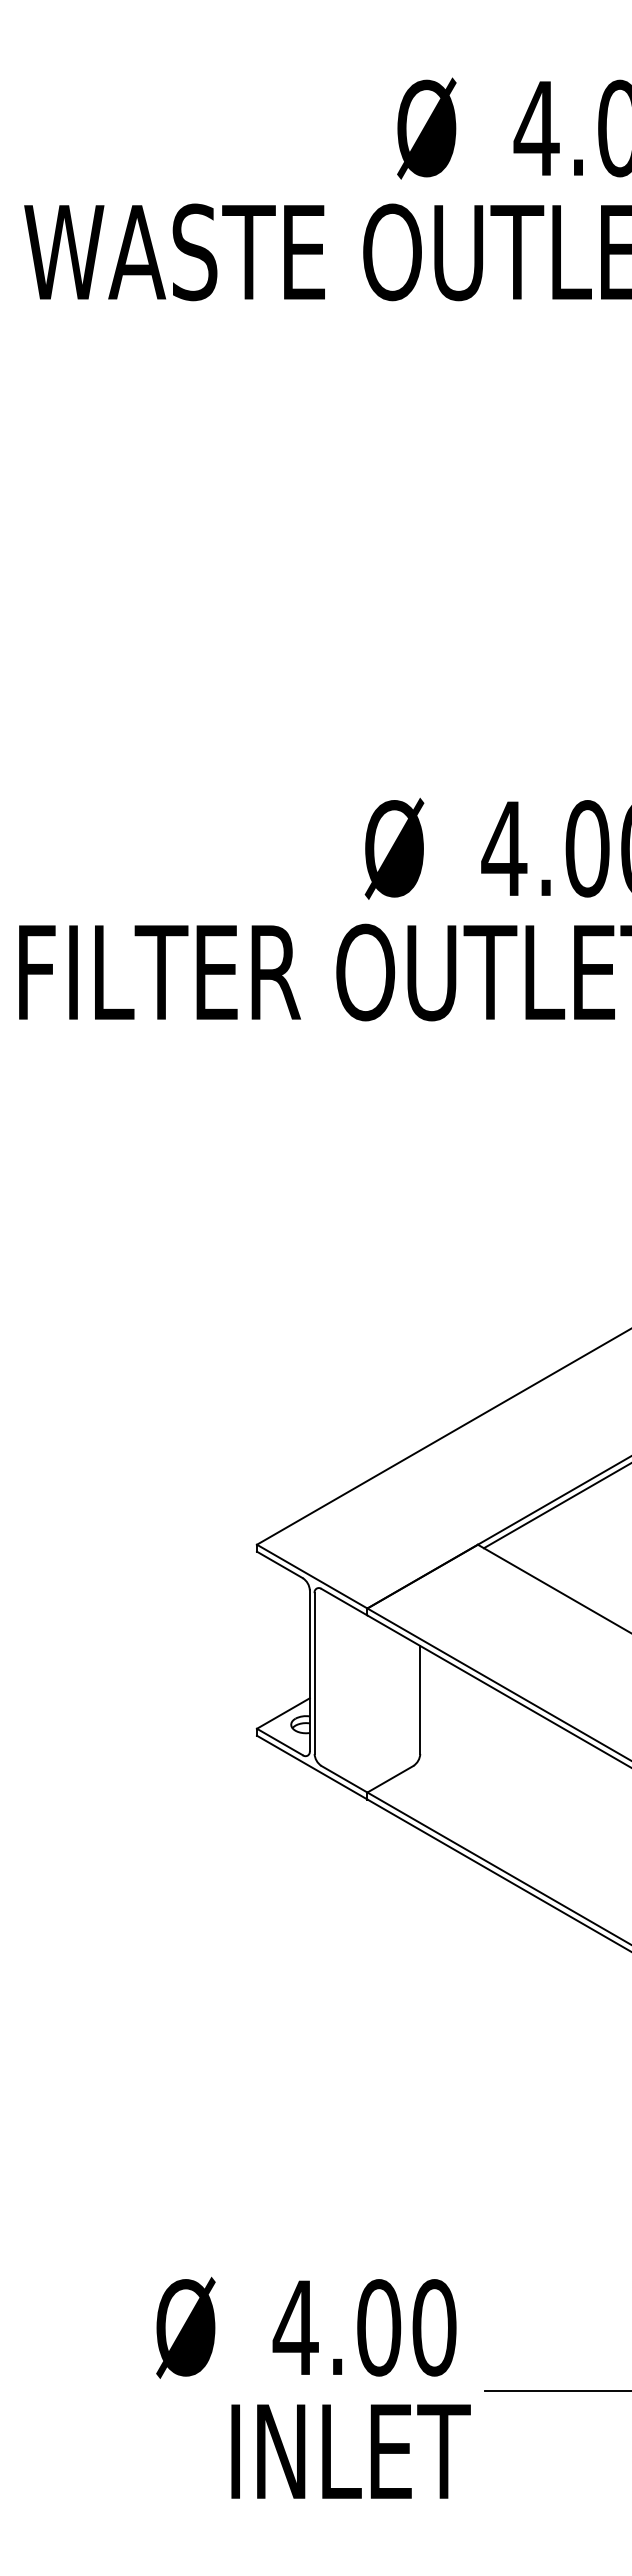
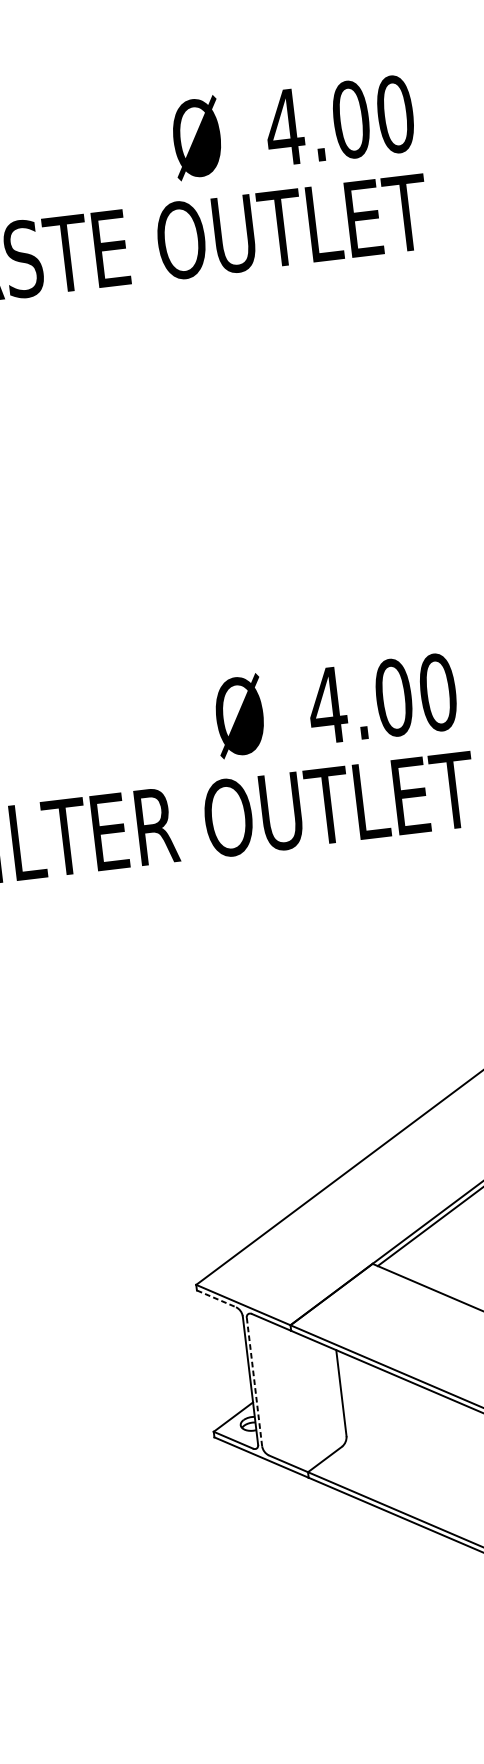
line: (280, 1565) -> (217, 1299), solid -> dashed
line: (314, 1673) -> (254, 1382), solid -> dashed

